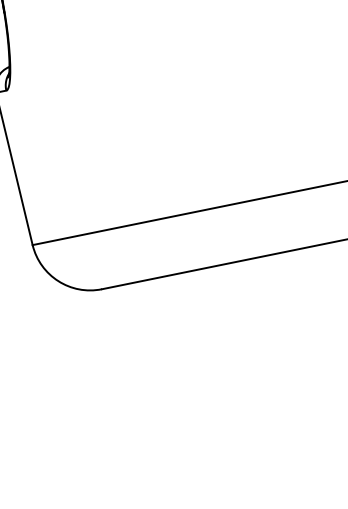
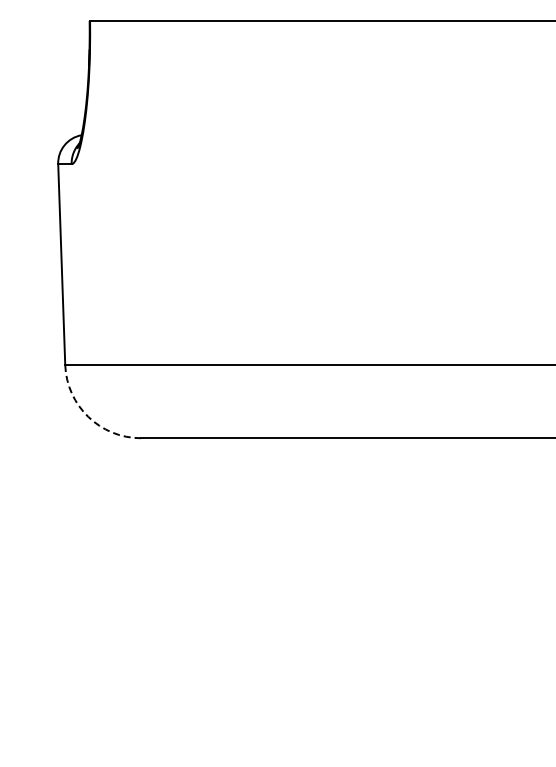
arc: (58, 280) -> (88, 416), solid -> dashed

